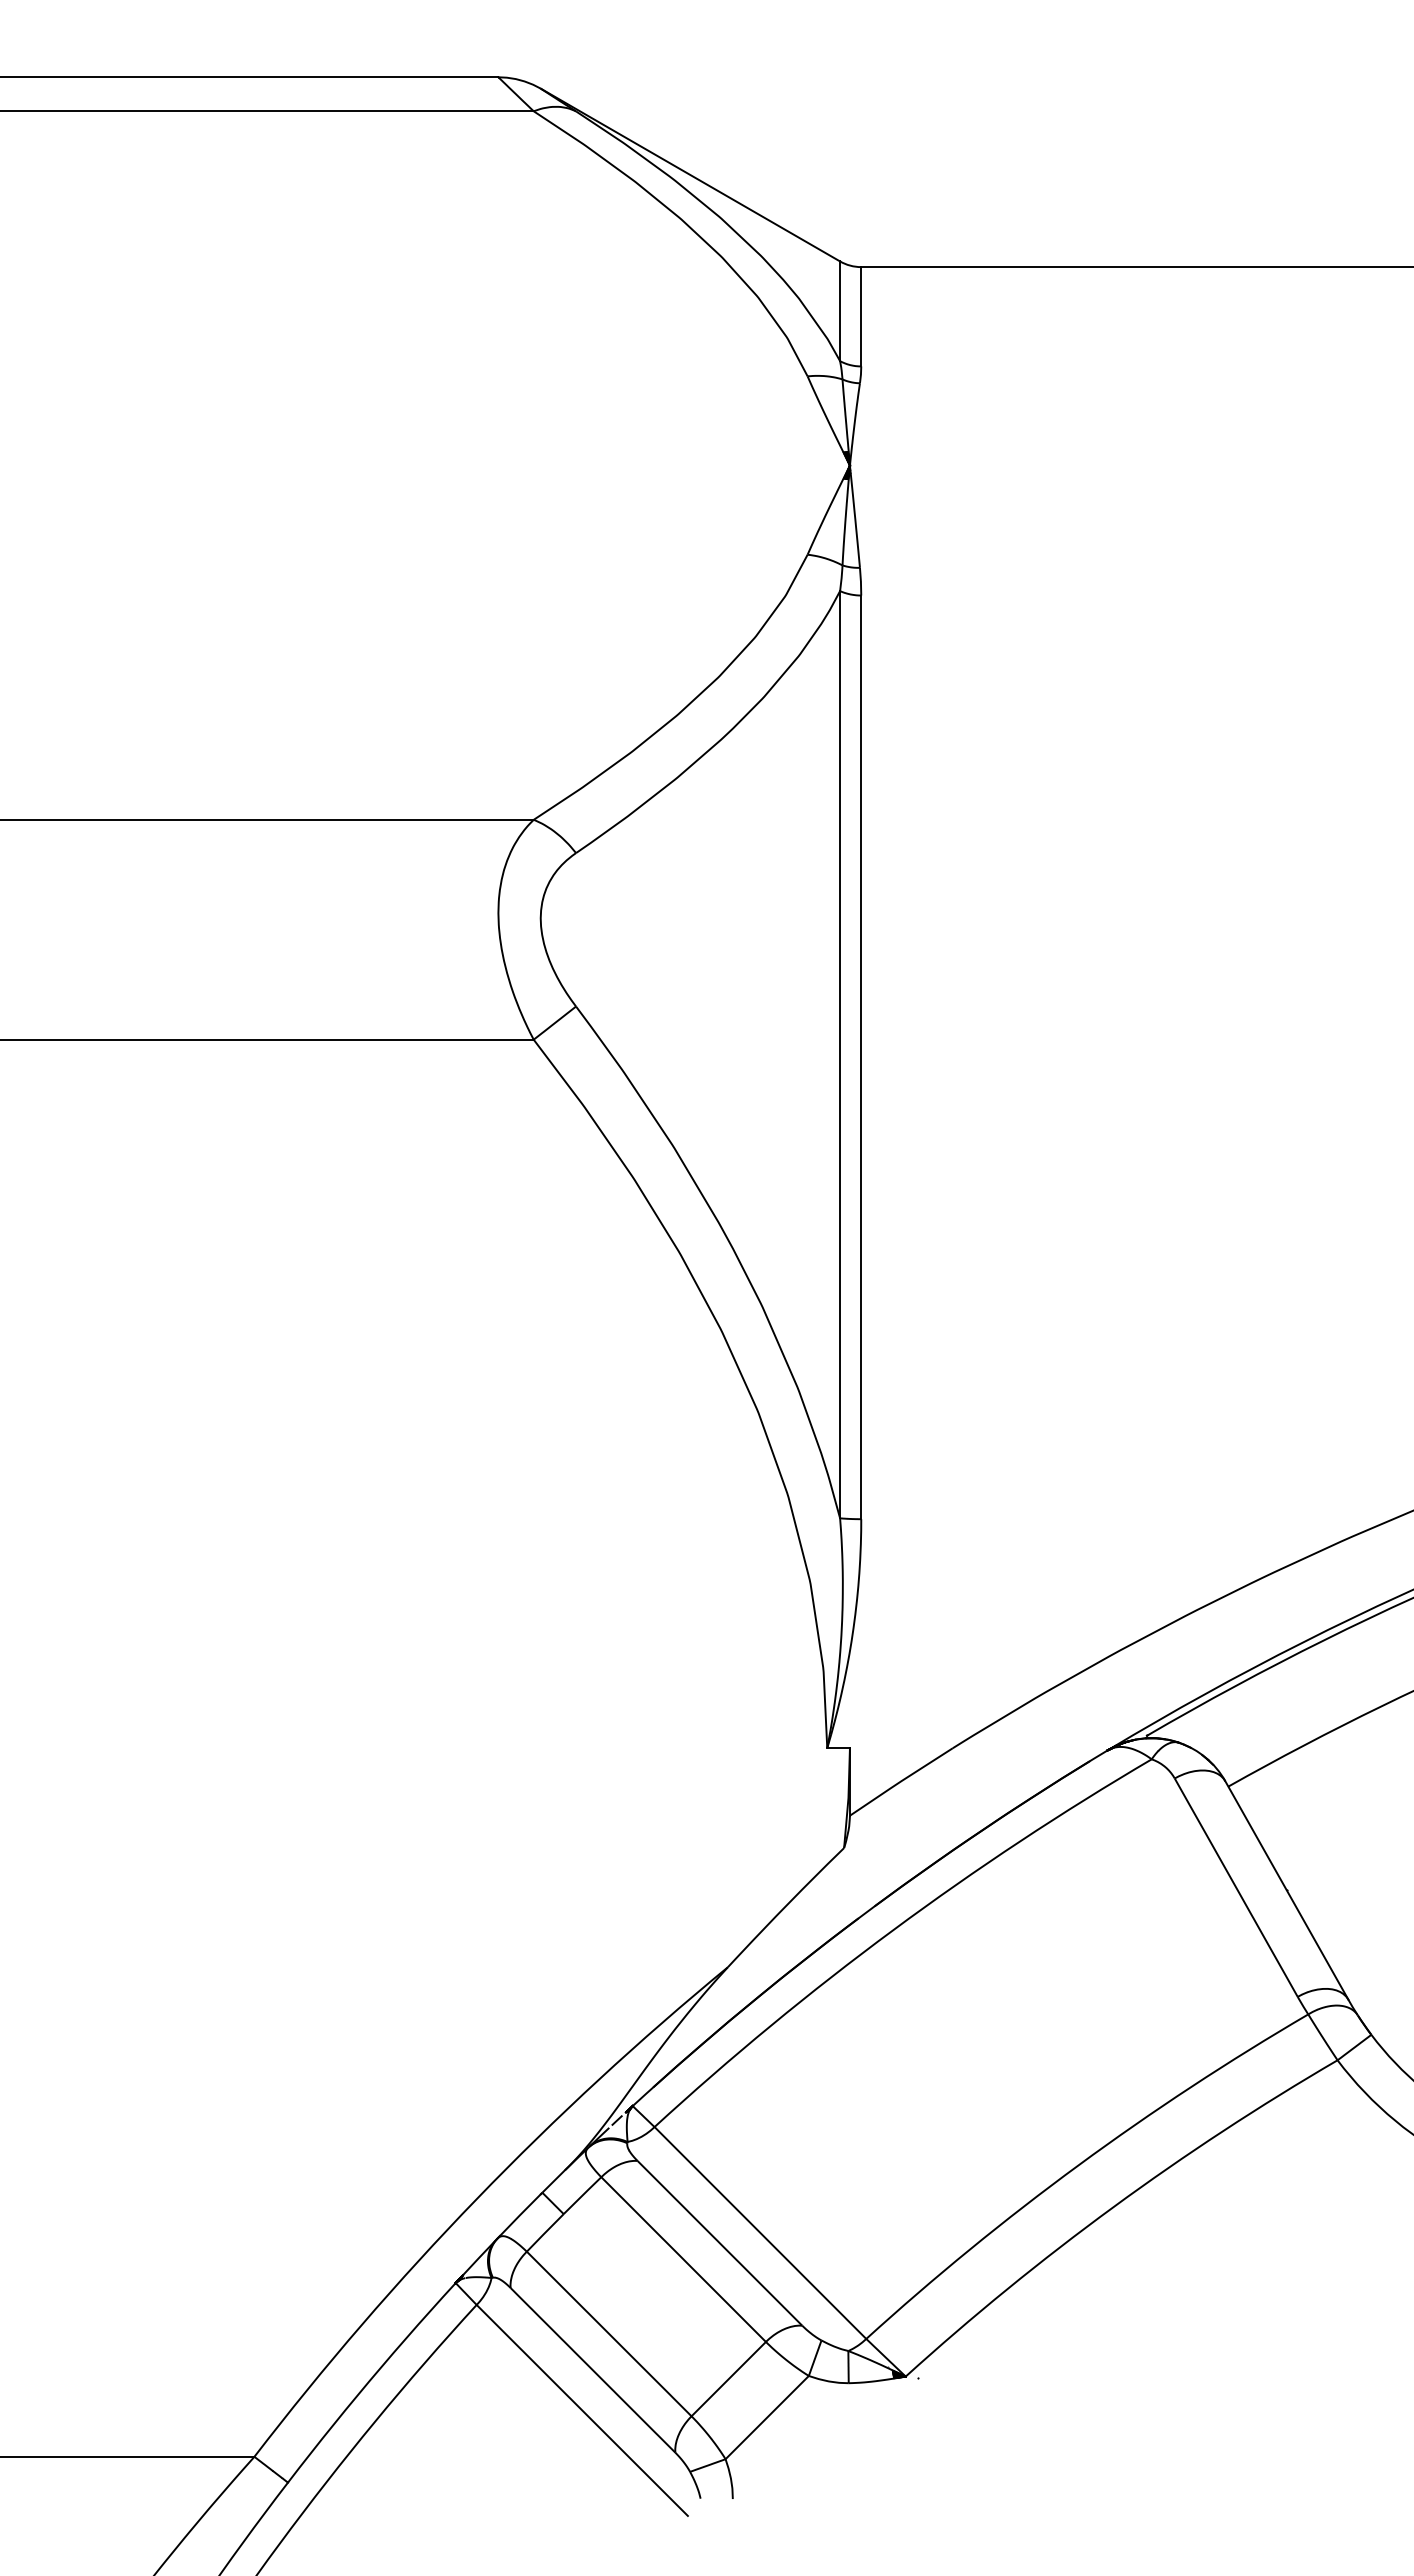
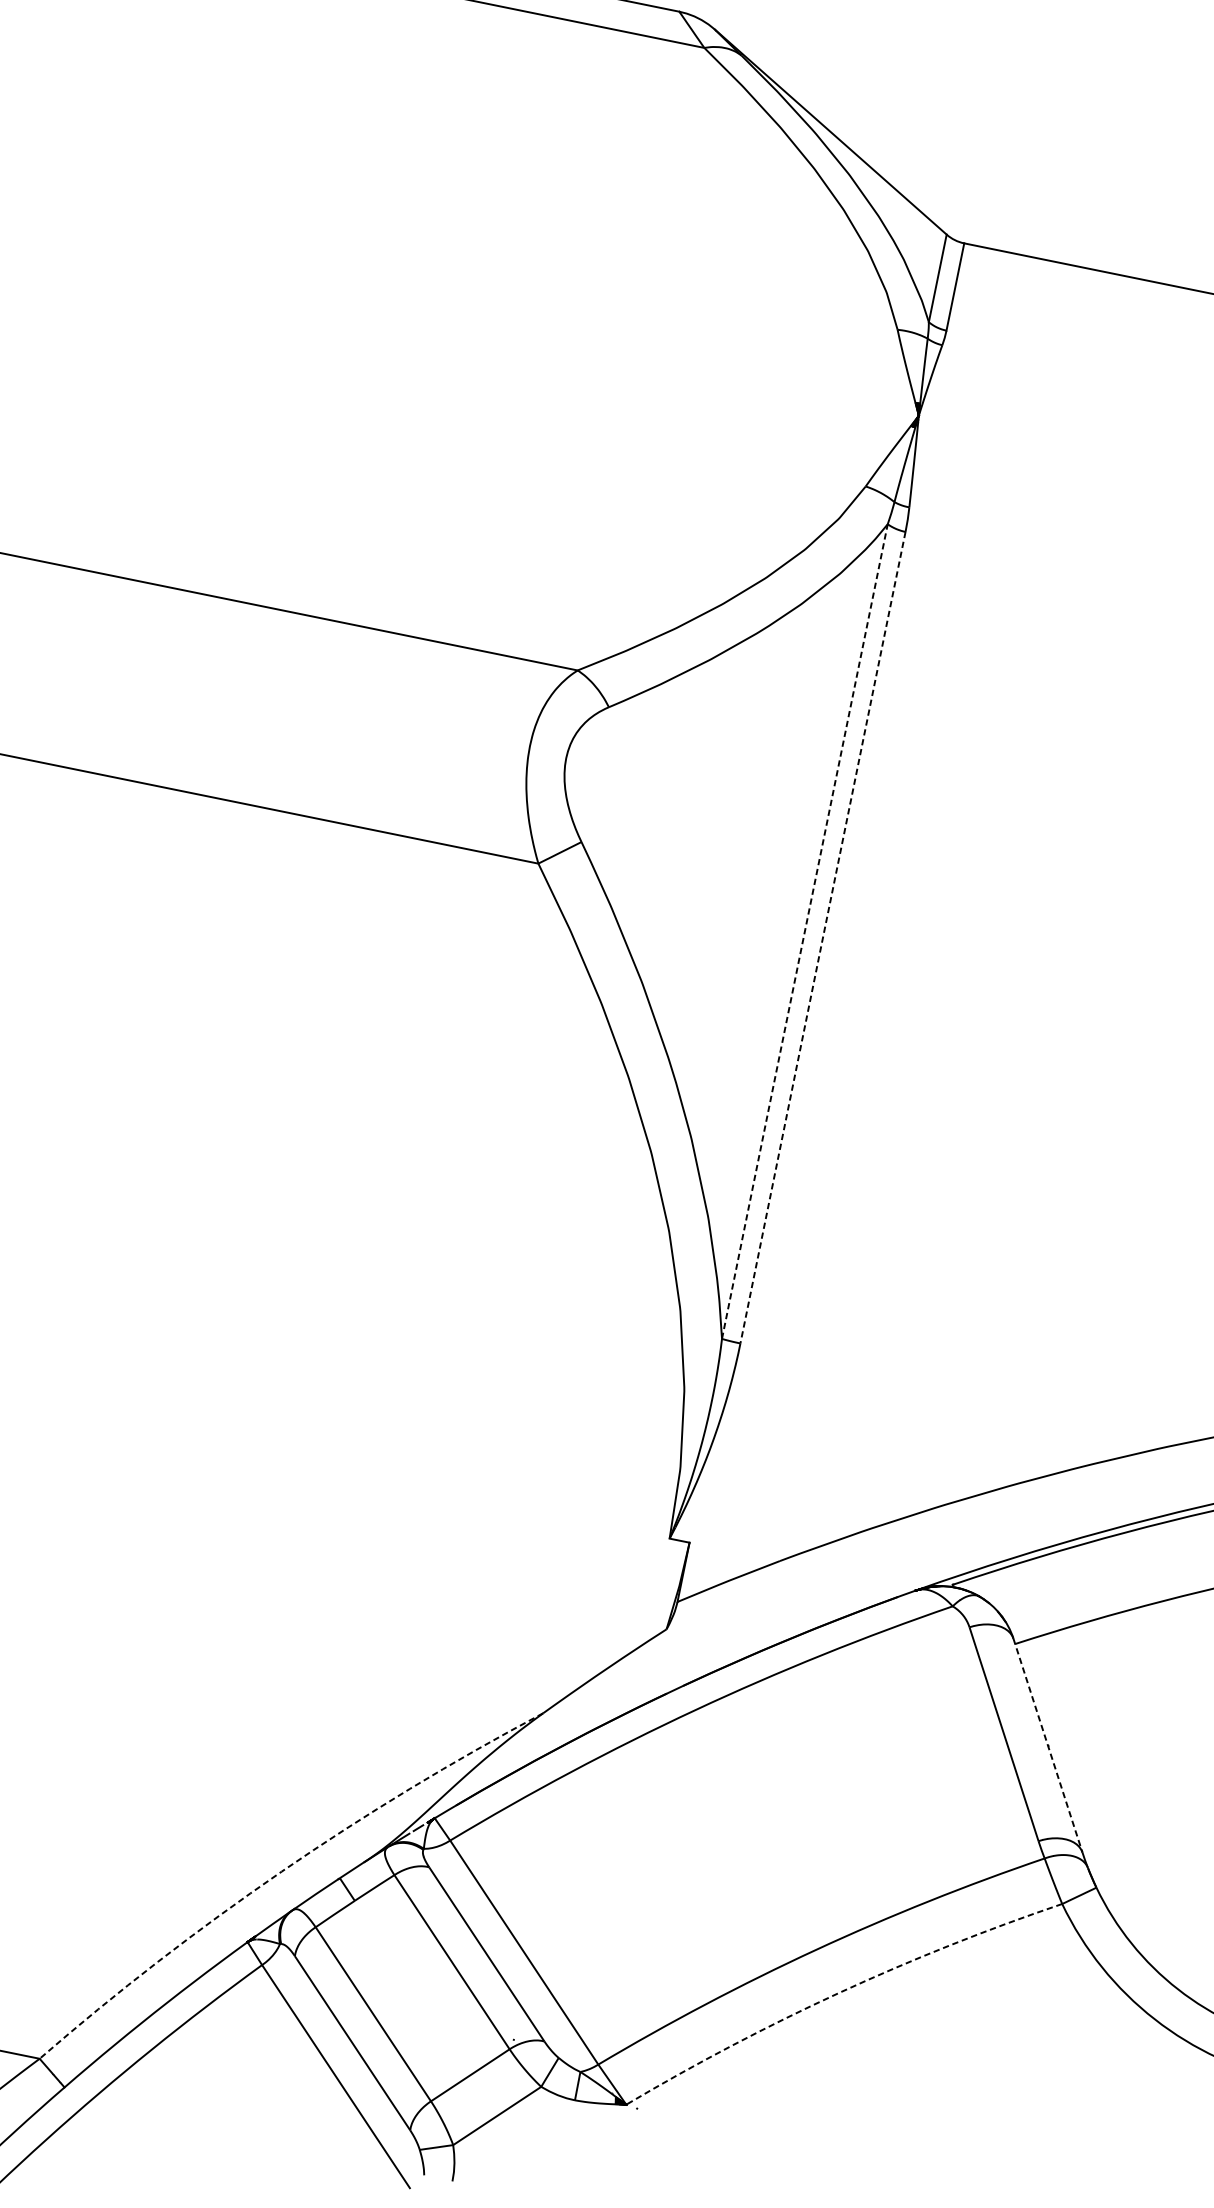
line: (840, 1054) -> (805, 931), solid -> dashed
line: (861, 1057) -> (823, 937), solid -> dashed
line: (1287, 1890) -> (1048, 1745), solid -> dashed
arc: (477, 2198) -> (281, 1871), solid -> dashed
arc: (1113, 2207) -> (839, 1993), solid -> dashed

